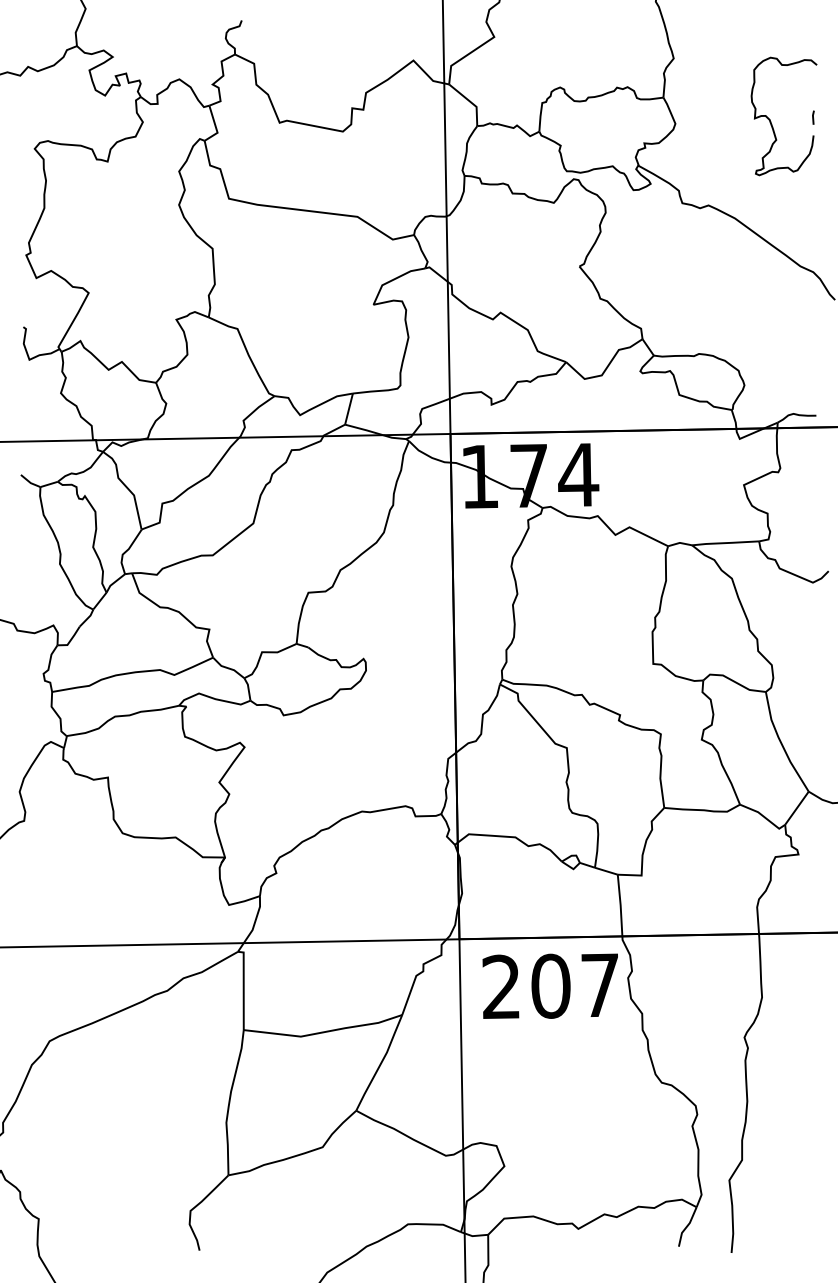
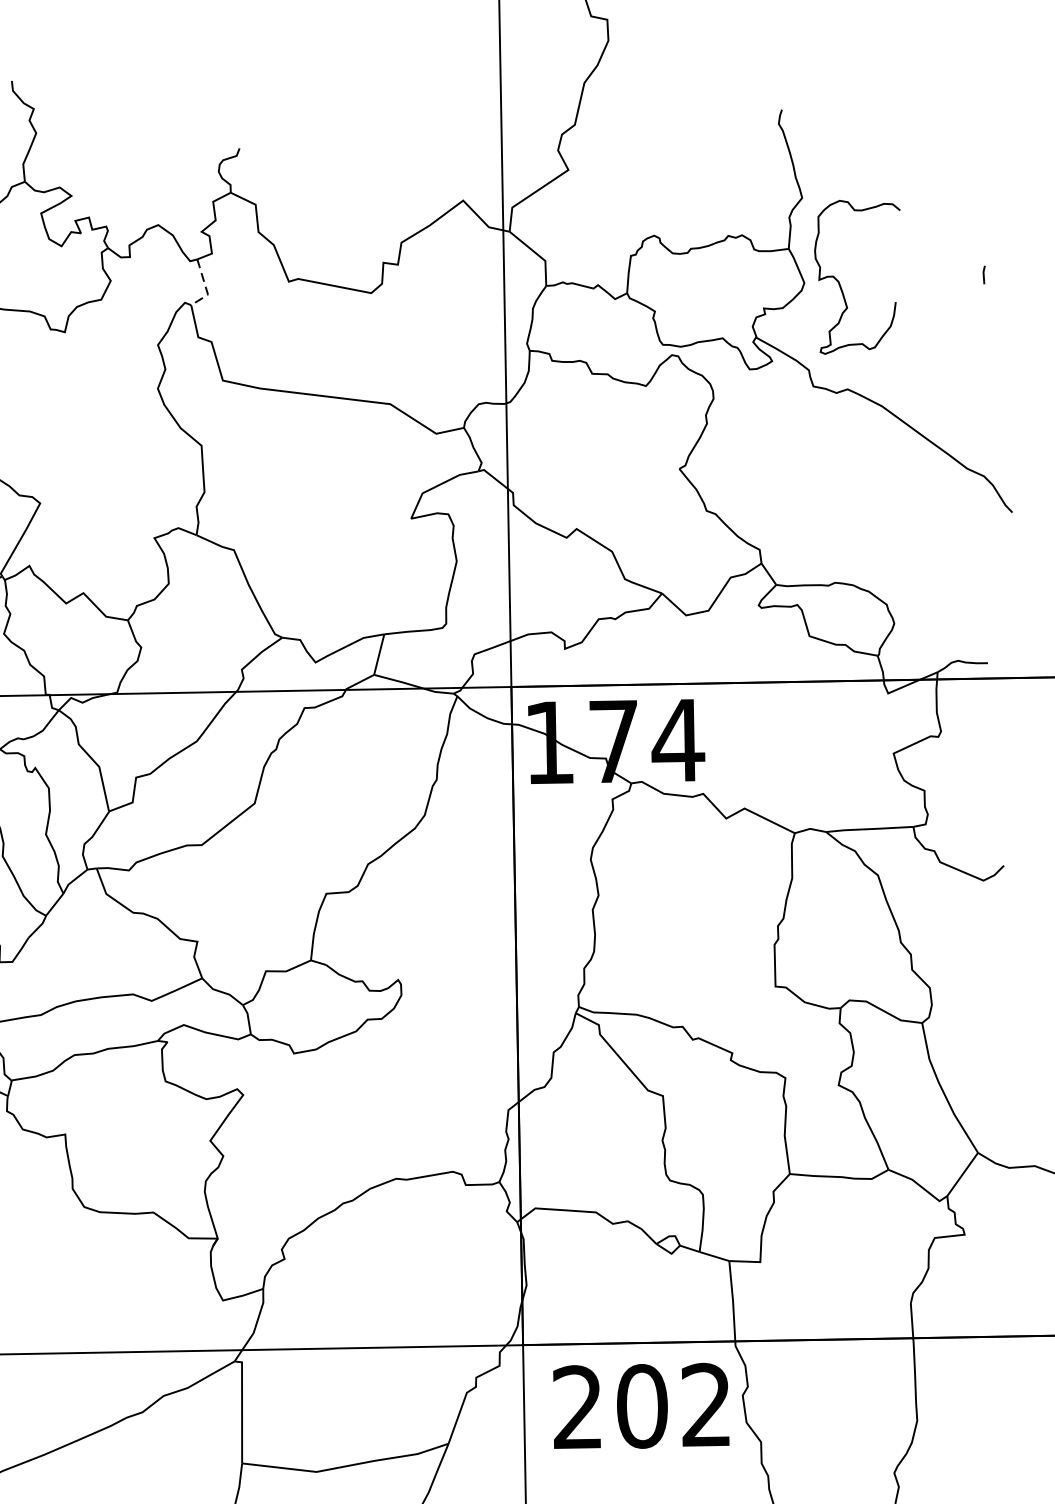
curve: (771, 121) -> (840, 283), moved
line: (215, 127) -> (205, 287), solid -> dashed
text: (599, 984) -> (705, 1404), 207 -> 202

